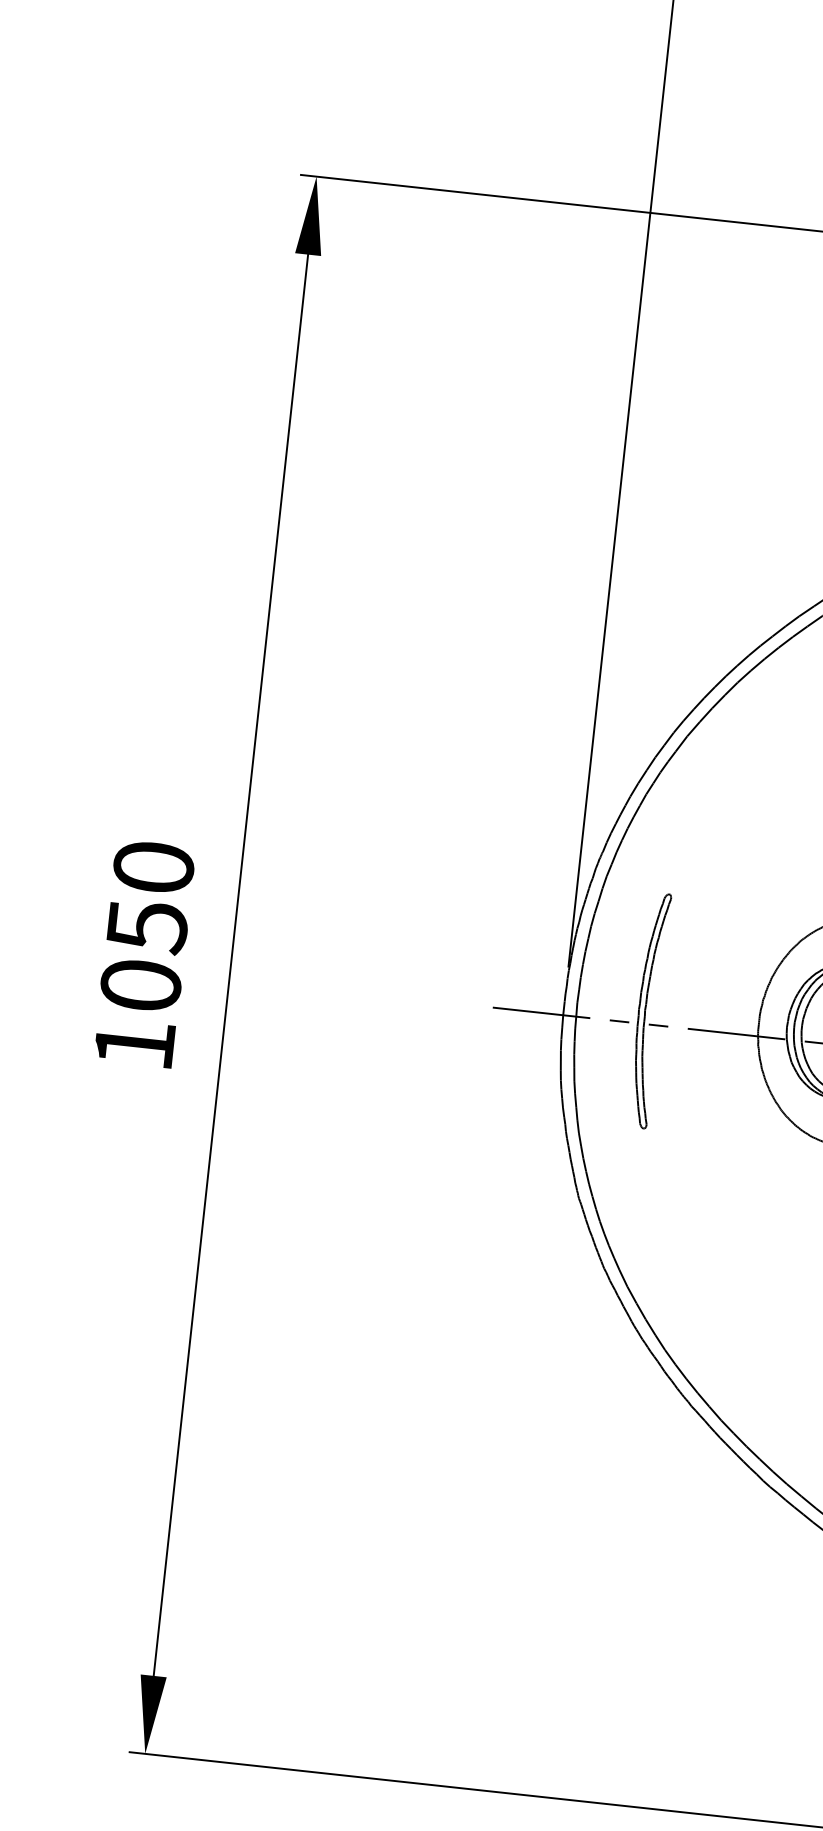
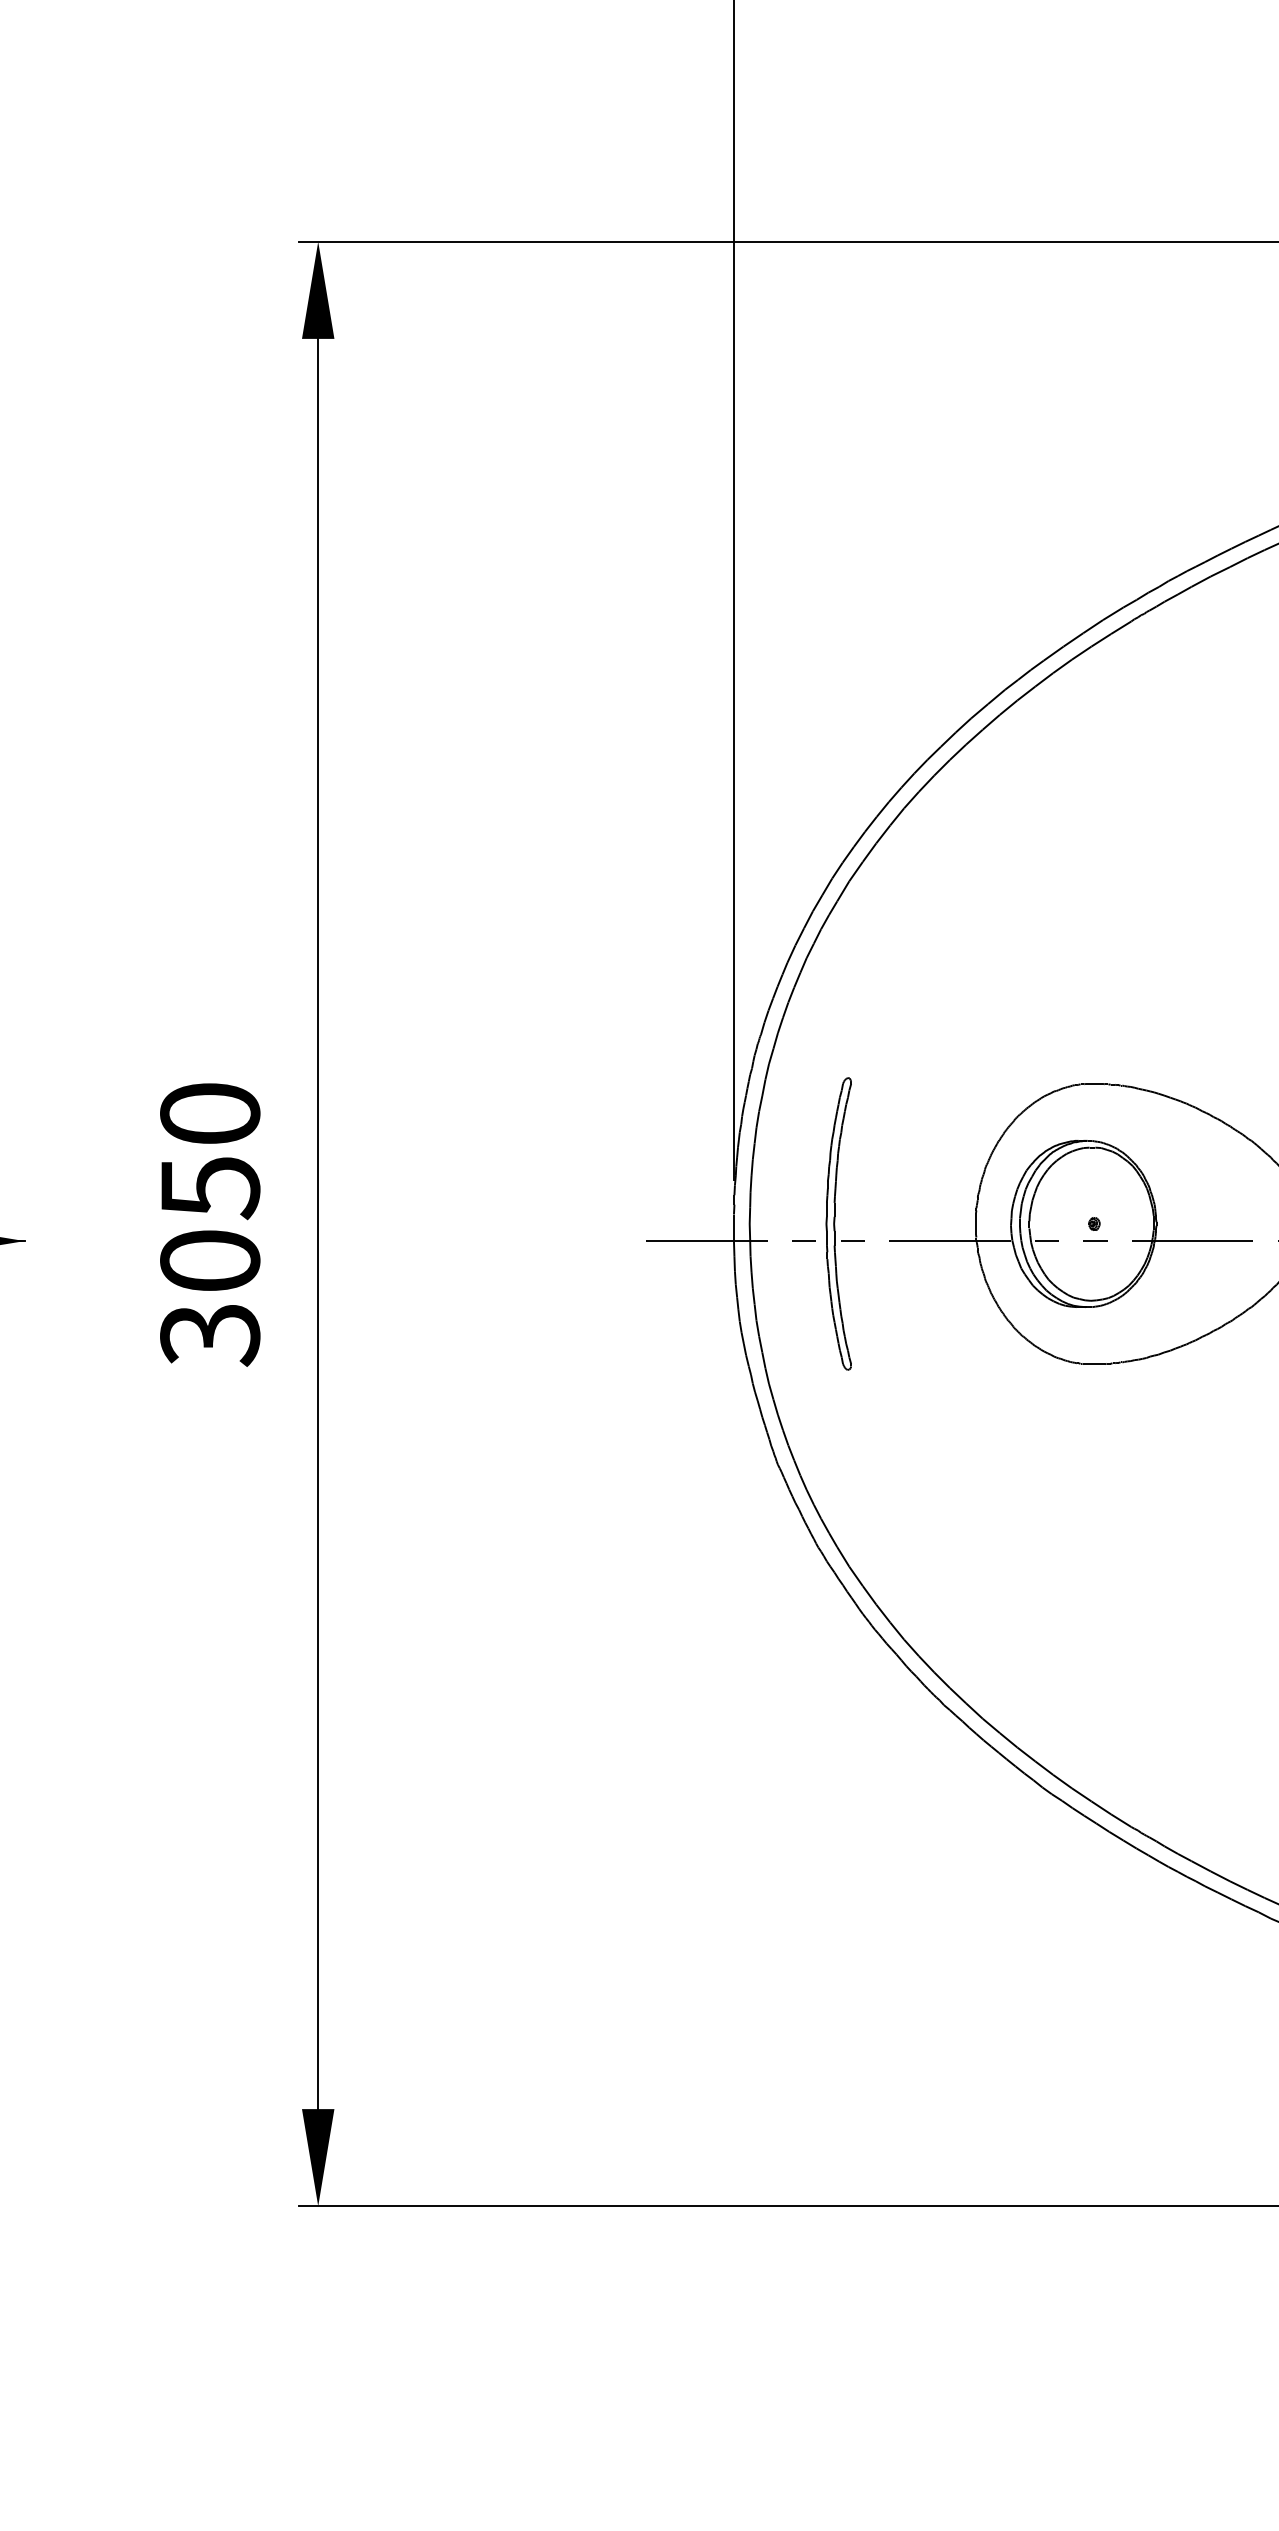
text: (134, 1045) -> (210, 1335), 1050 -> 3050

